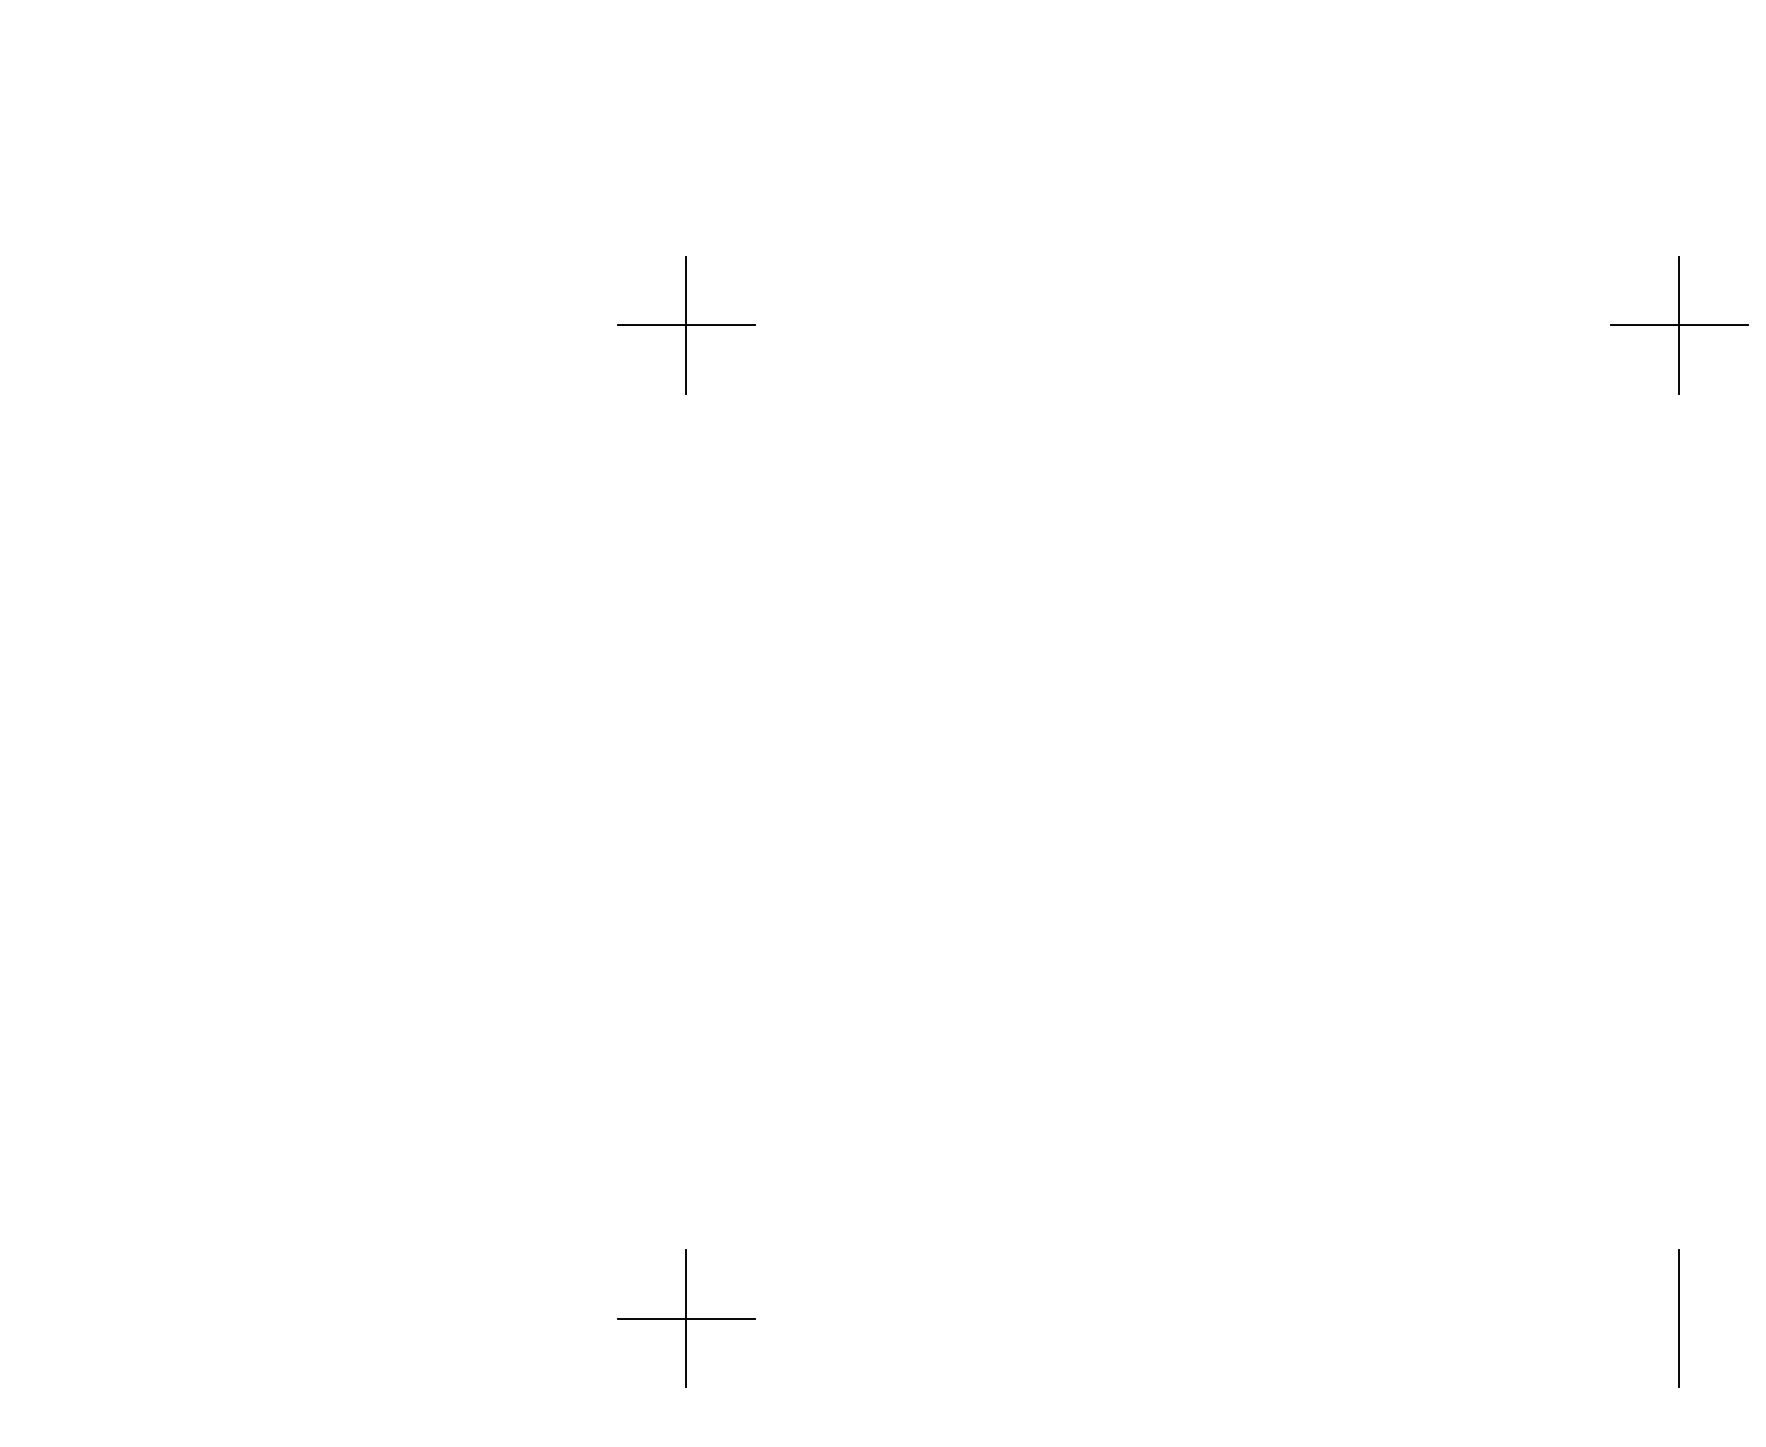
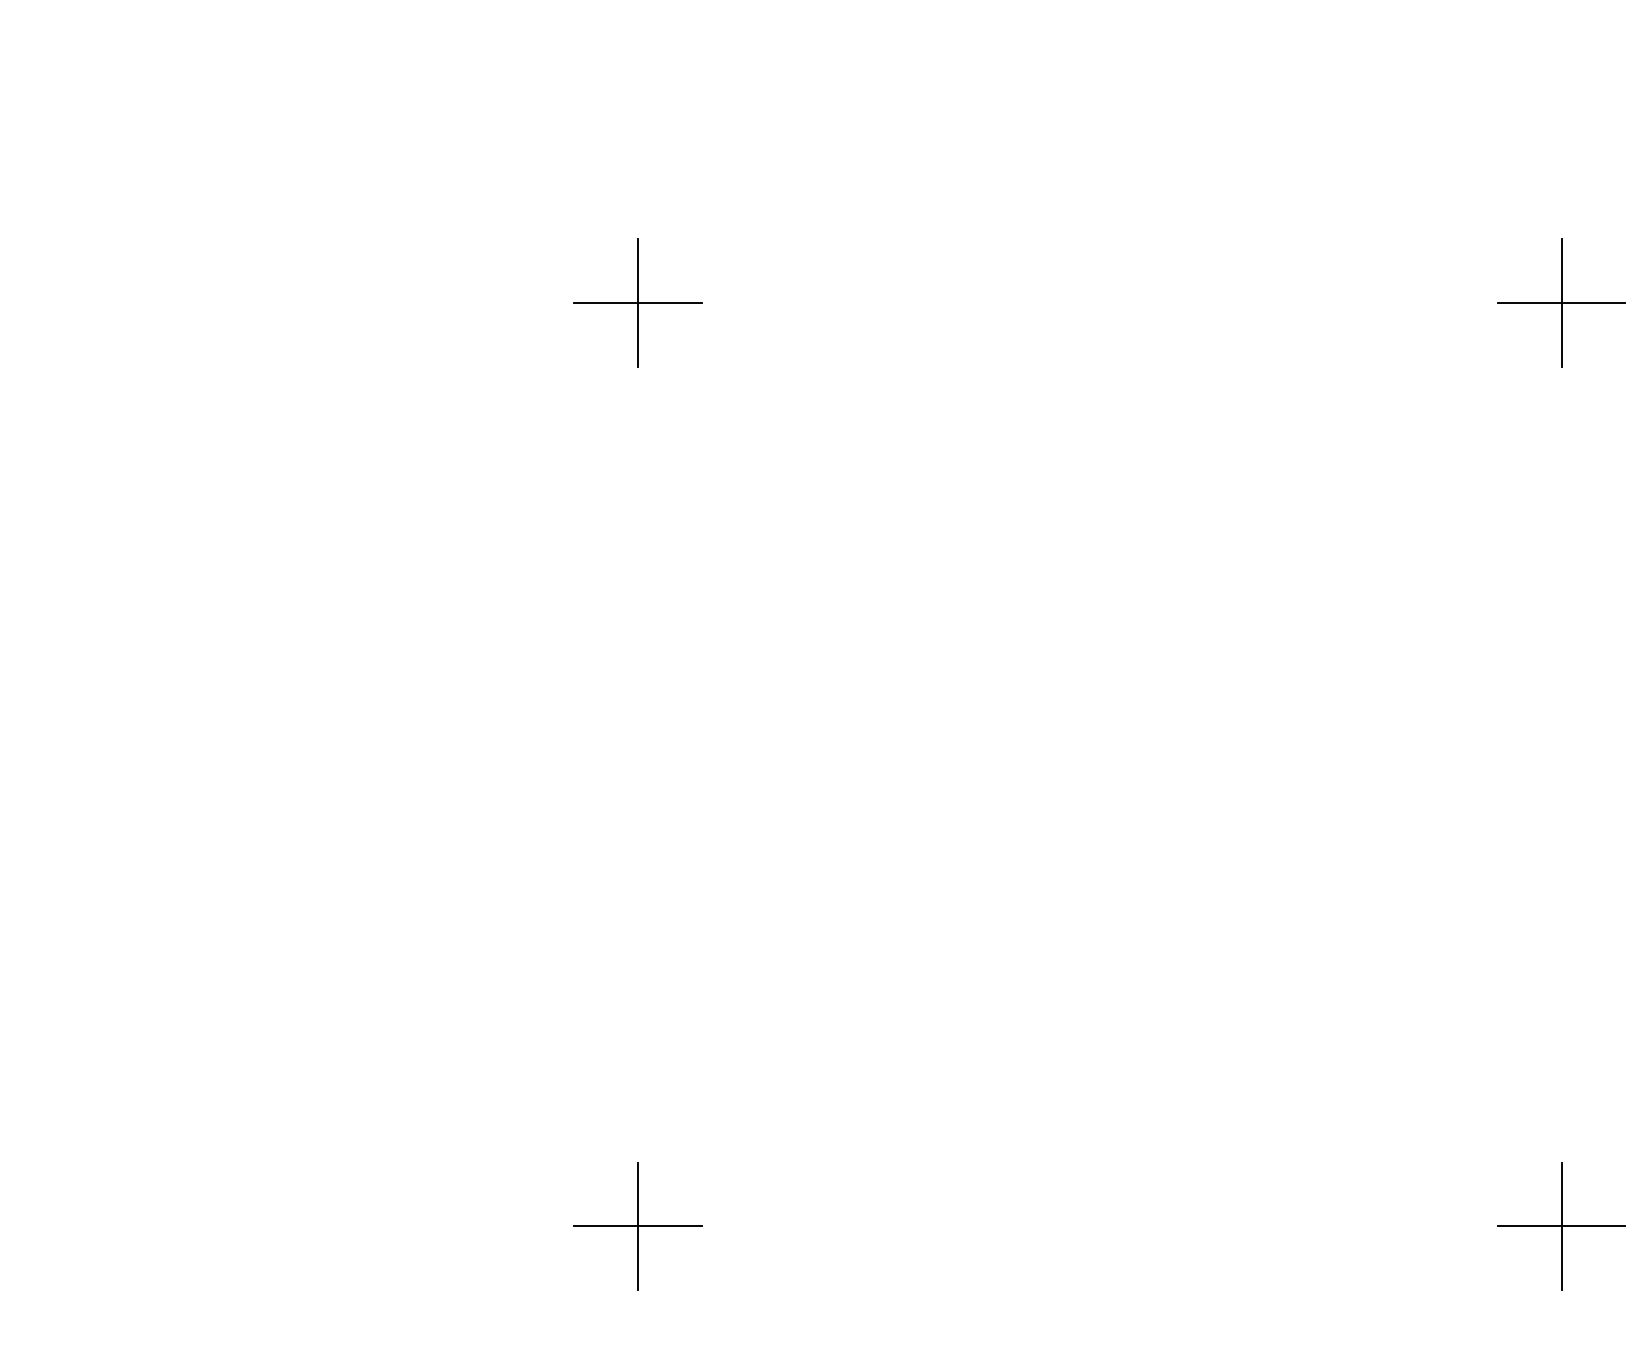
line: (1678, 1318) -> (1560, 1226), added

